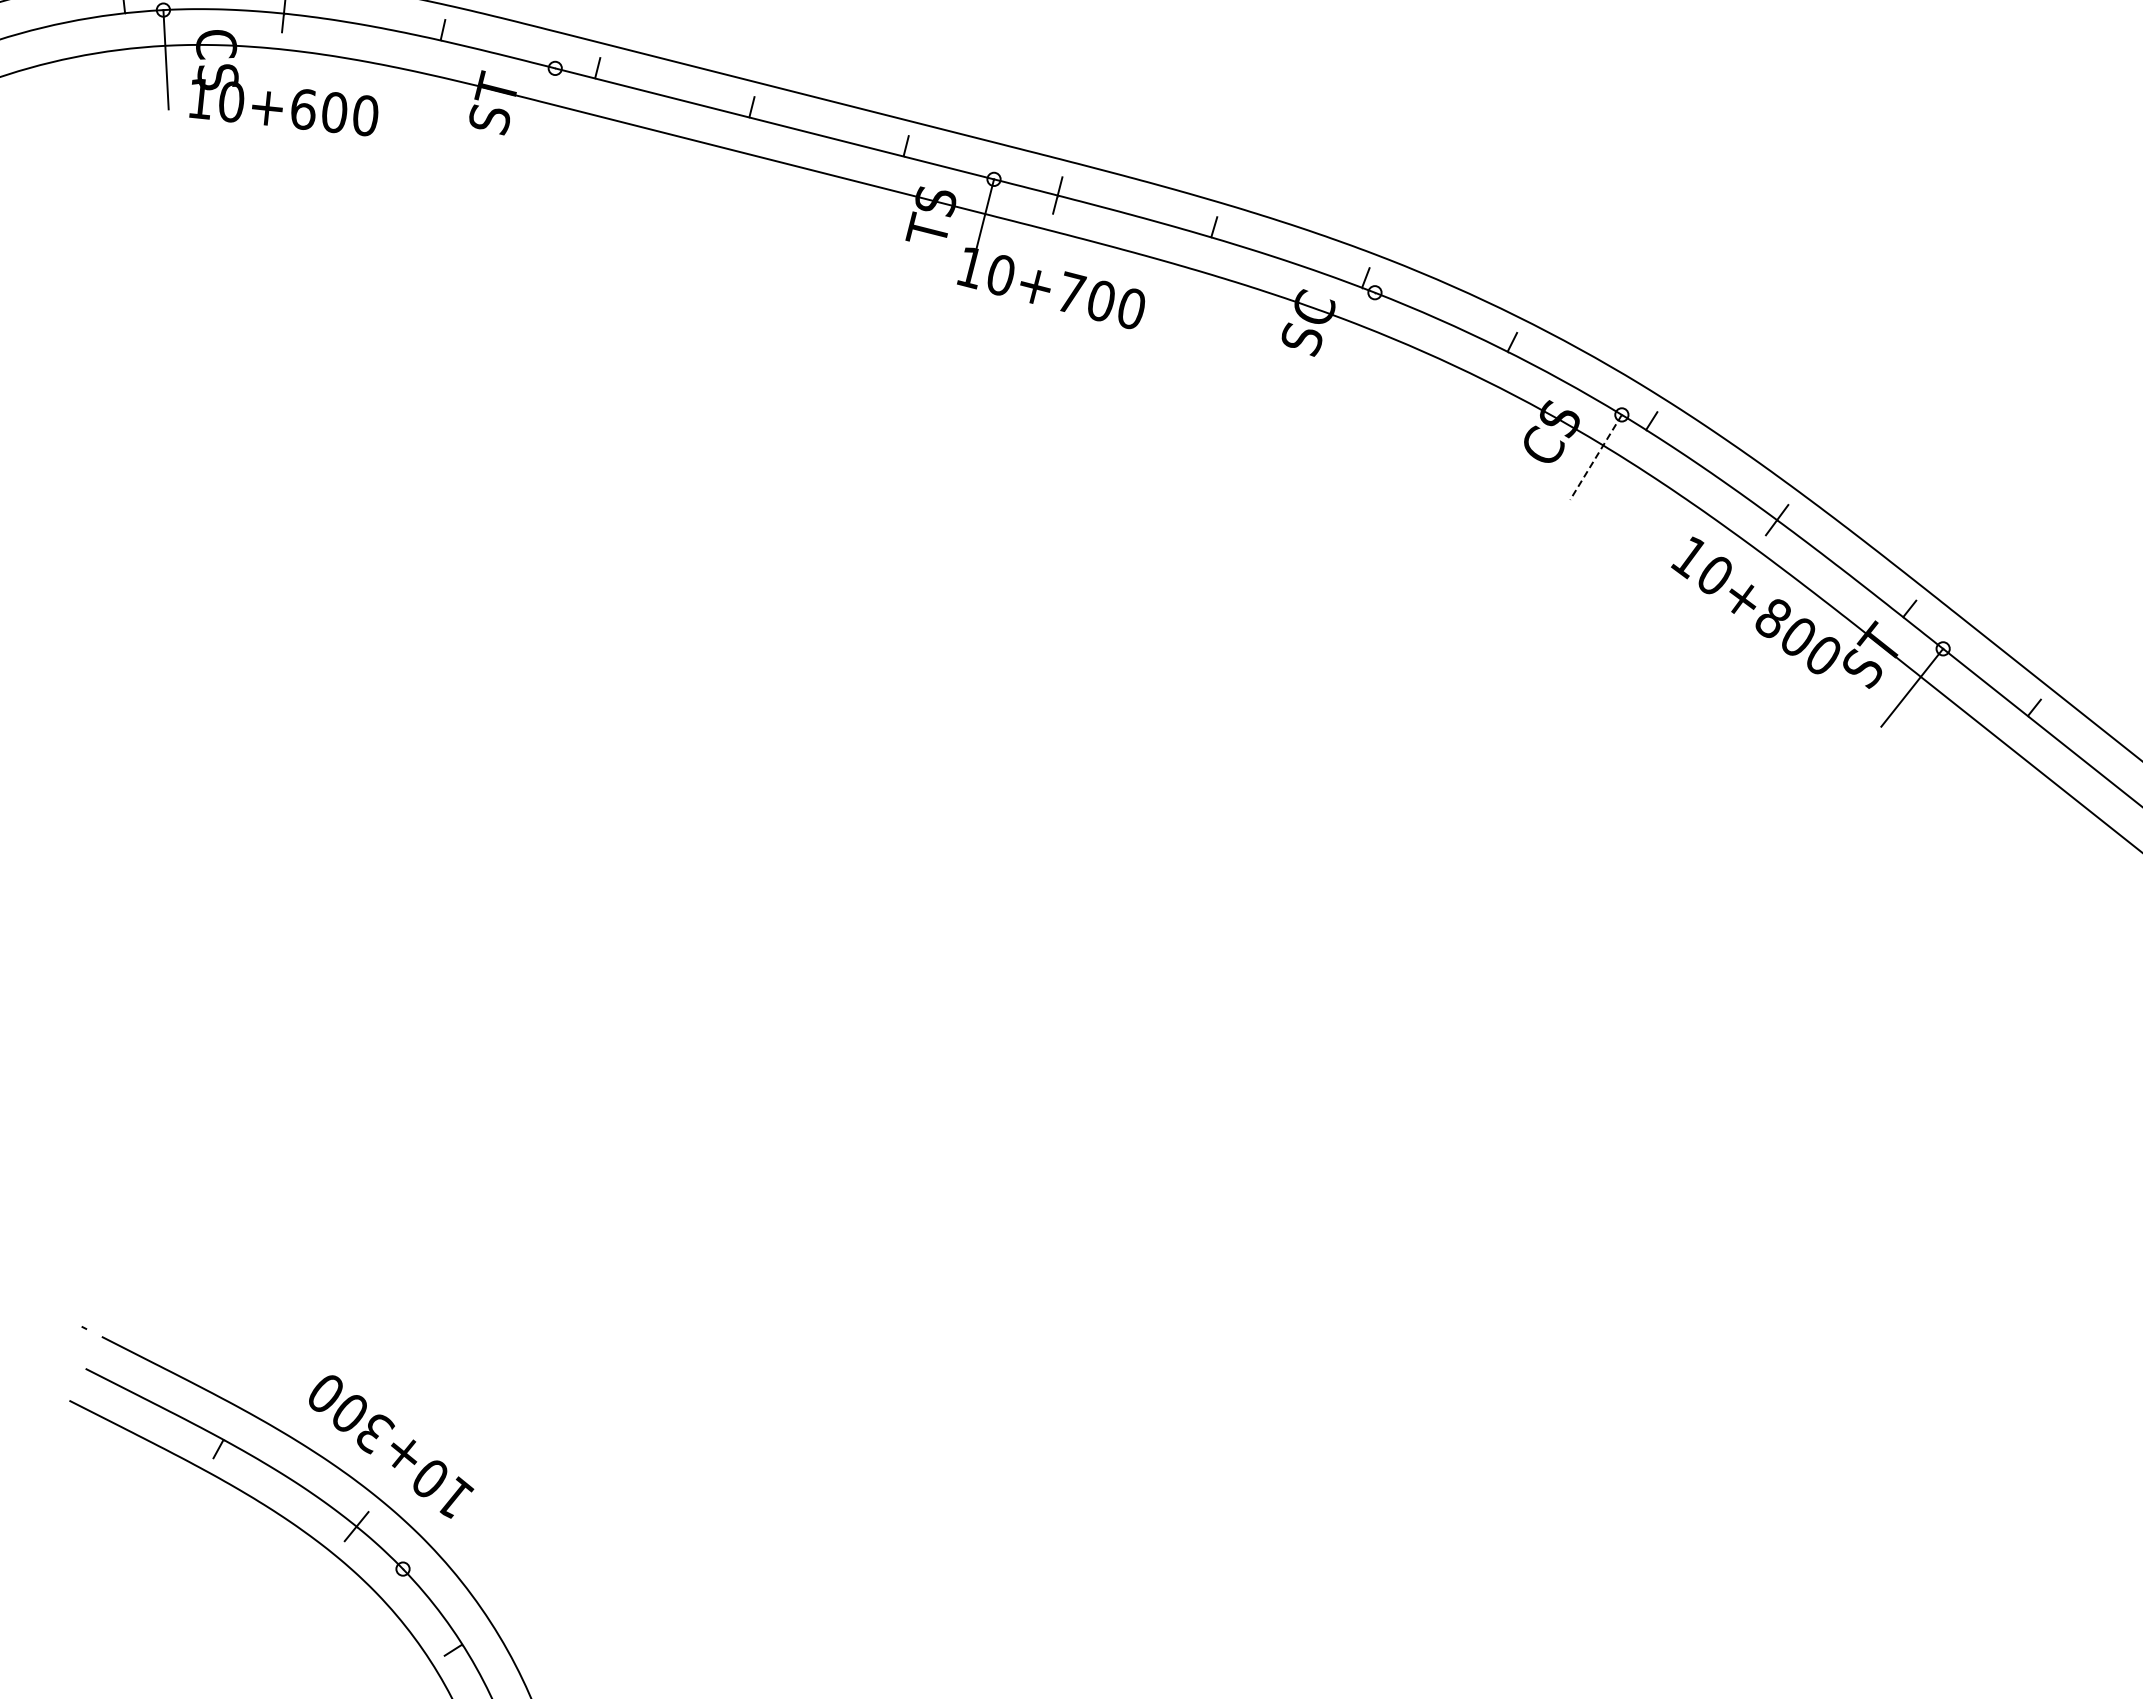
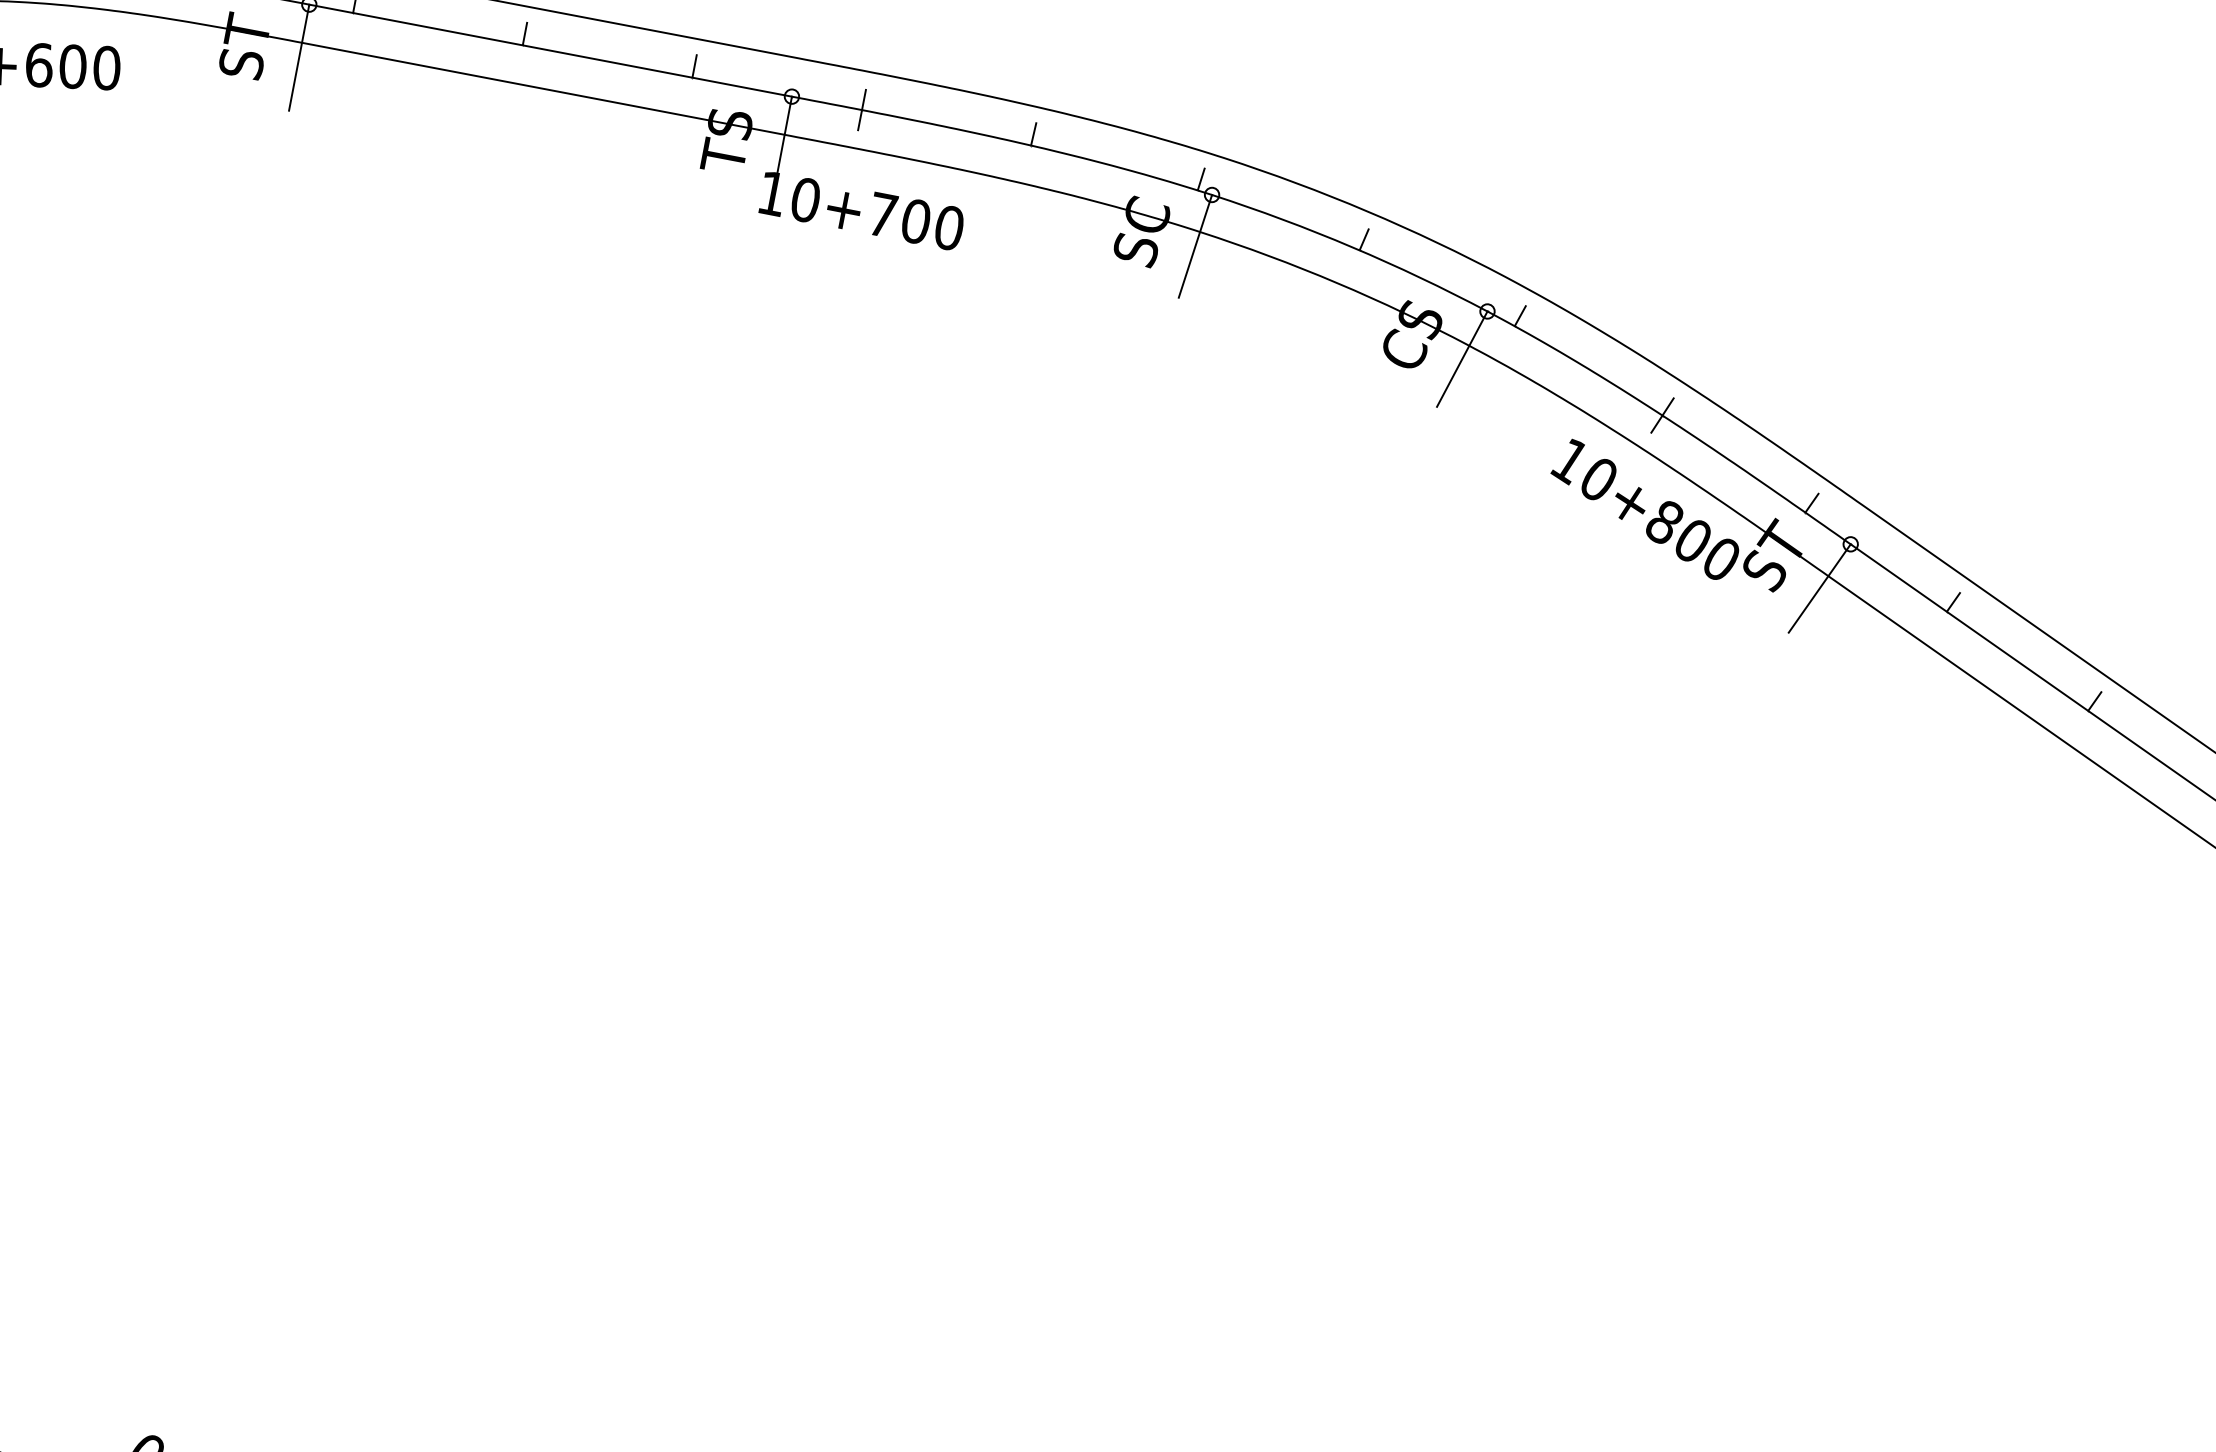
line: (542, 116) -> (298, 57), added
line: (1356, 338) -> (1194, 245), added
line: (1596, 457) -> (1462, 359), dashed -> solid

